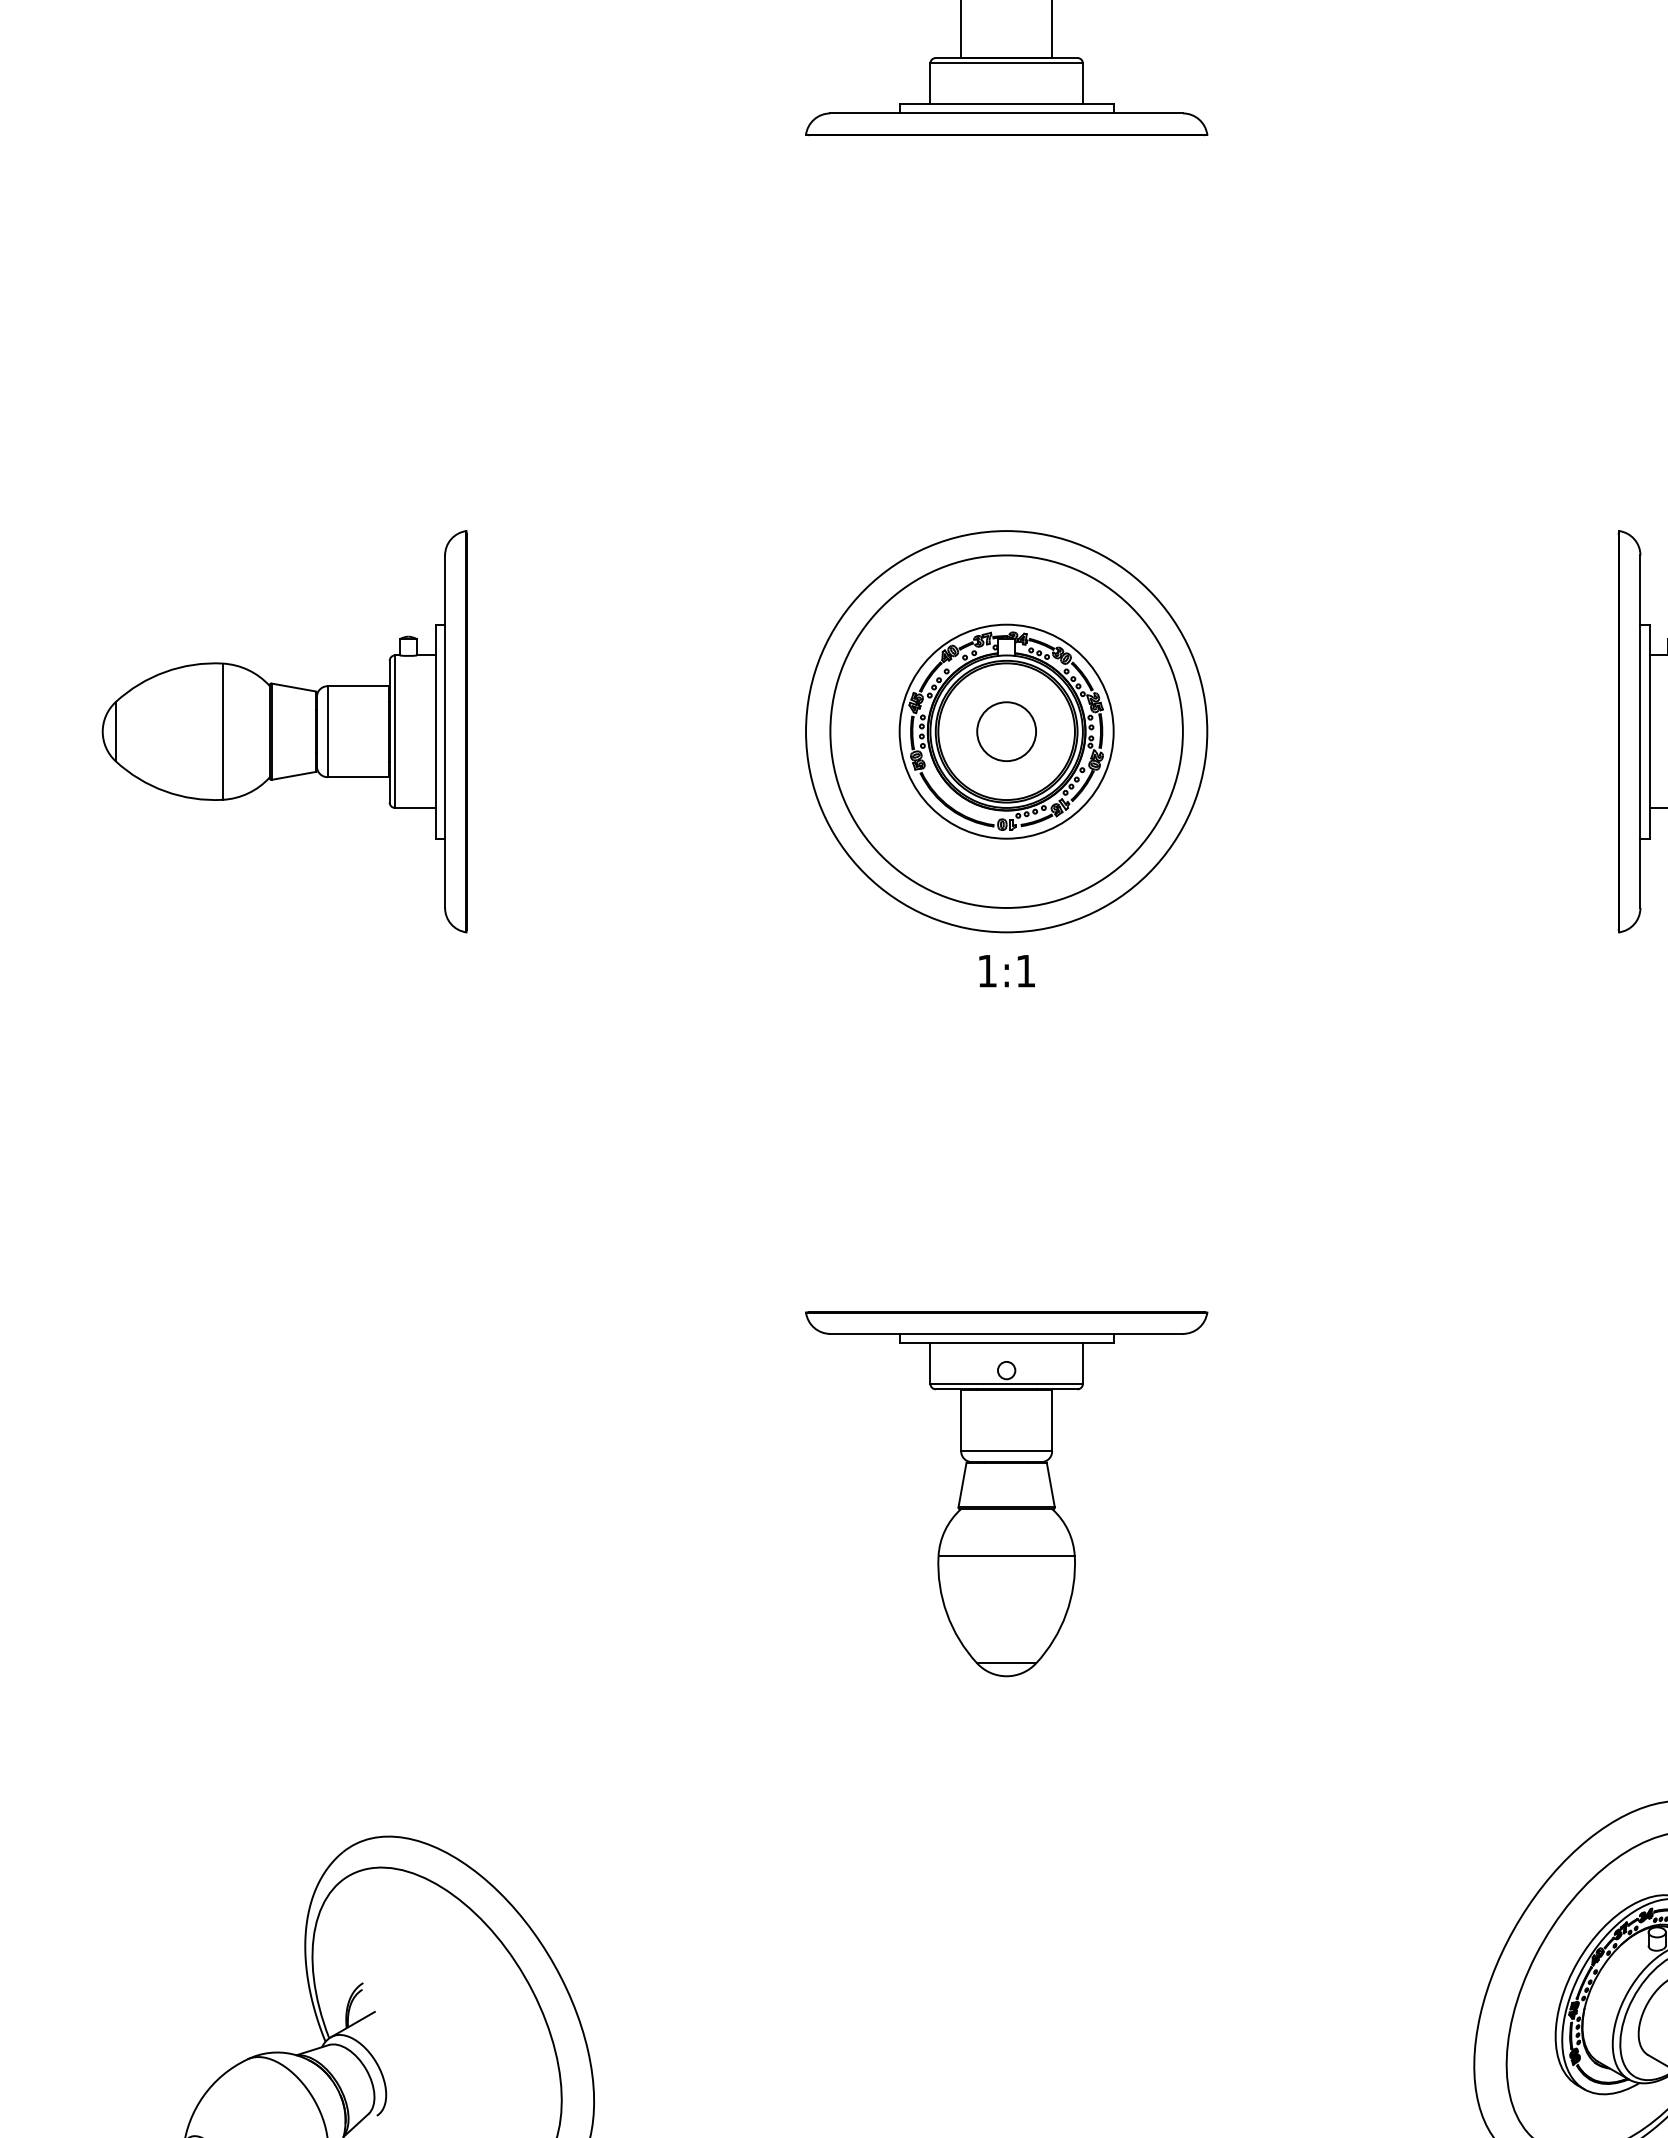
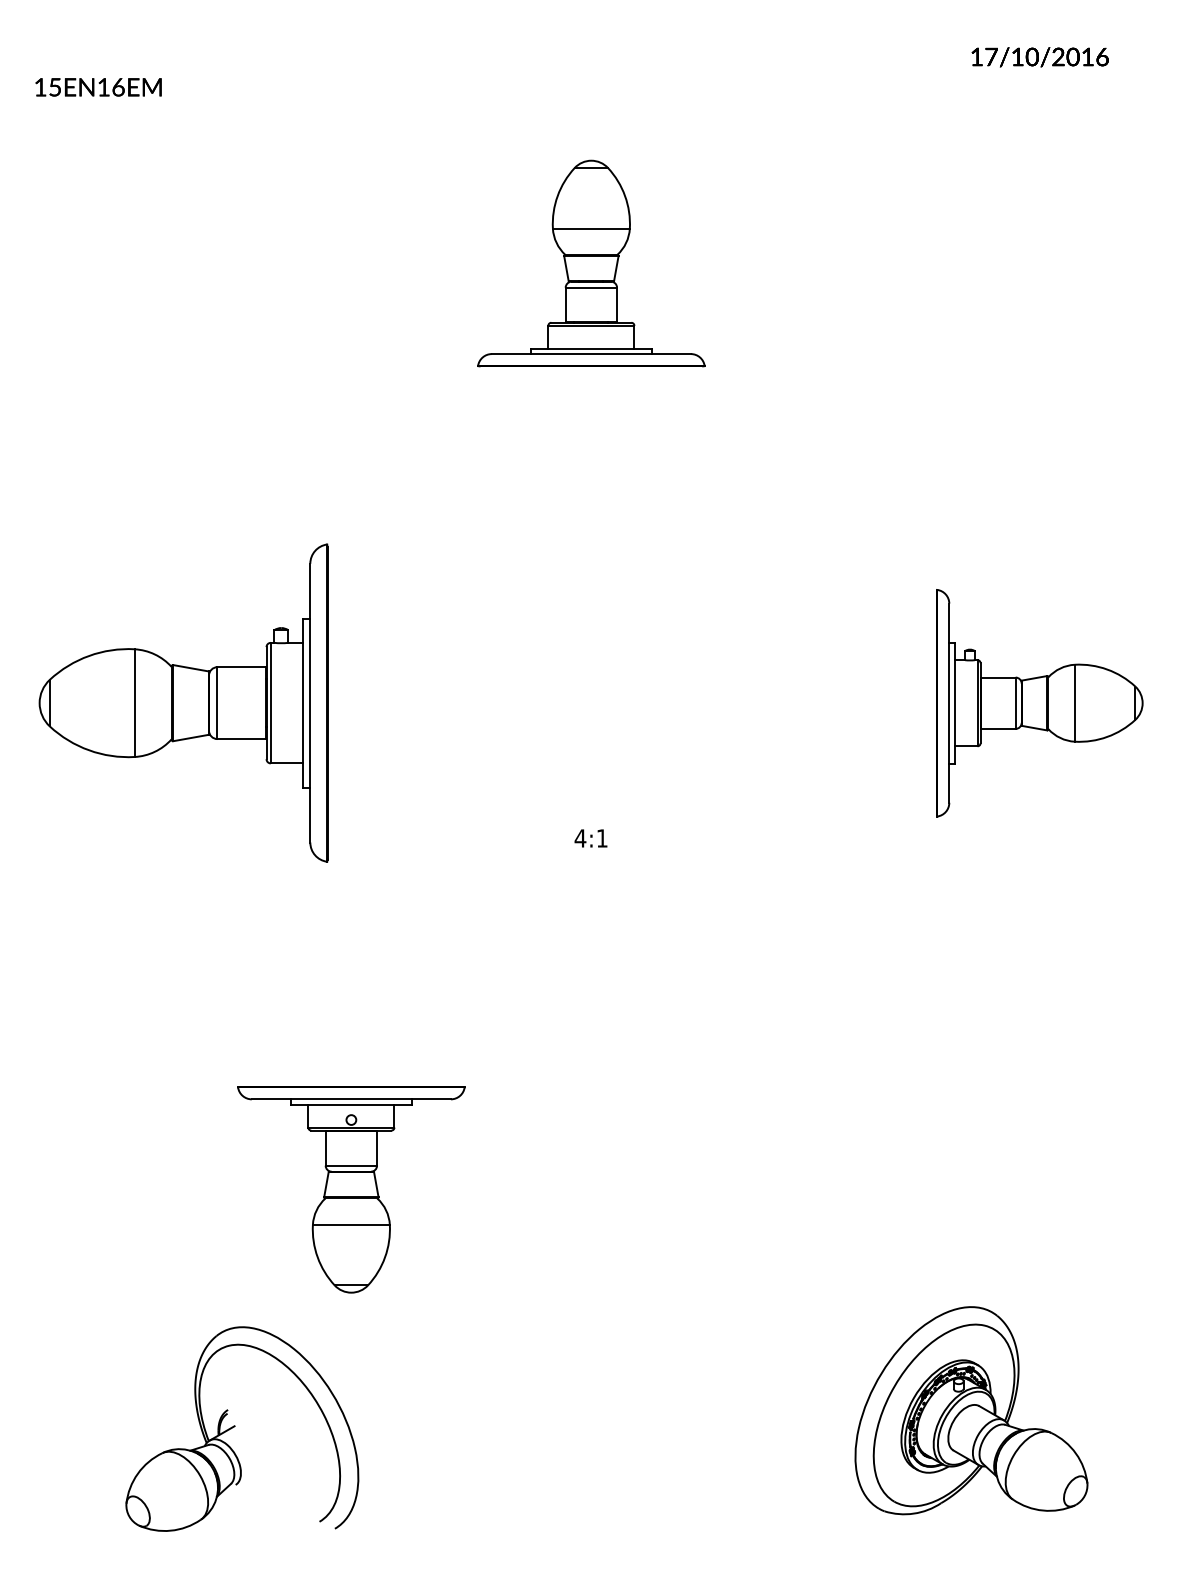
part: (284, 732) -> (183, 703), size x1.4
part: (1006, 732) -> (591, 703), removed
text: (987, 971) -> (580, 838), 1:1 -> 4:1
part: (1006, 1493) -> (351, 1189), moved

